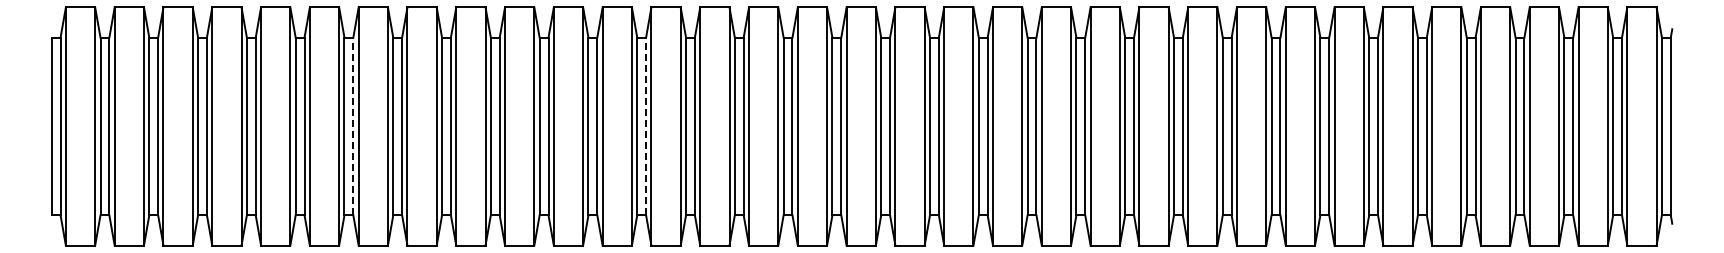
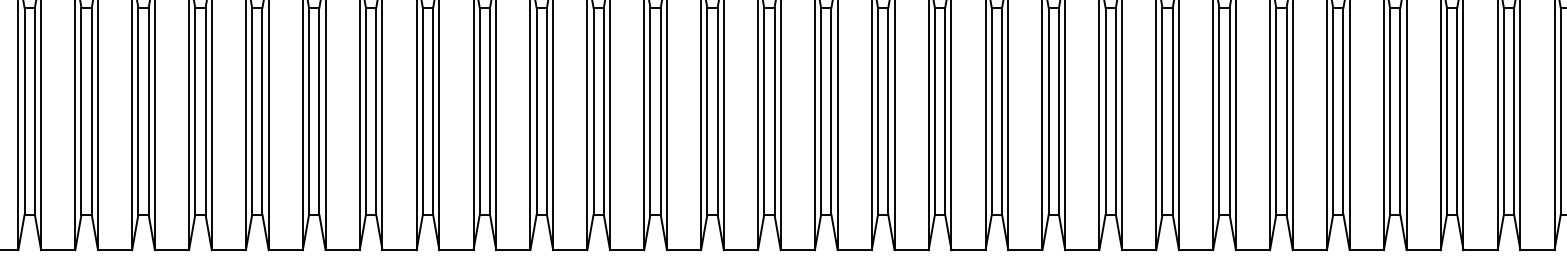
line: (353, 126) -> (148, 111), dashed -> solid
line: (646, 126) -> (490, 111), dashed -> solid

